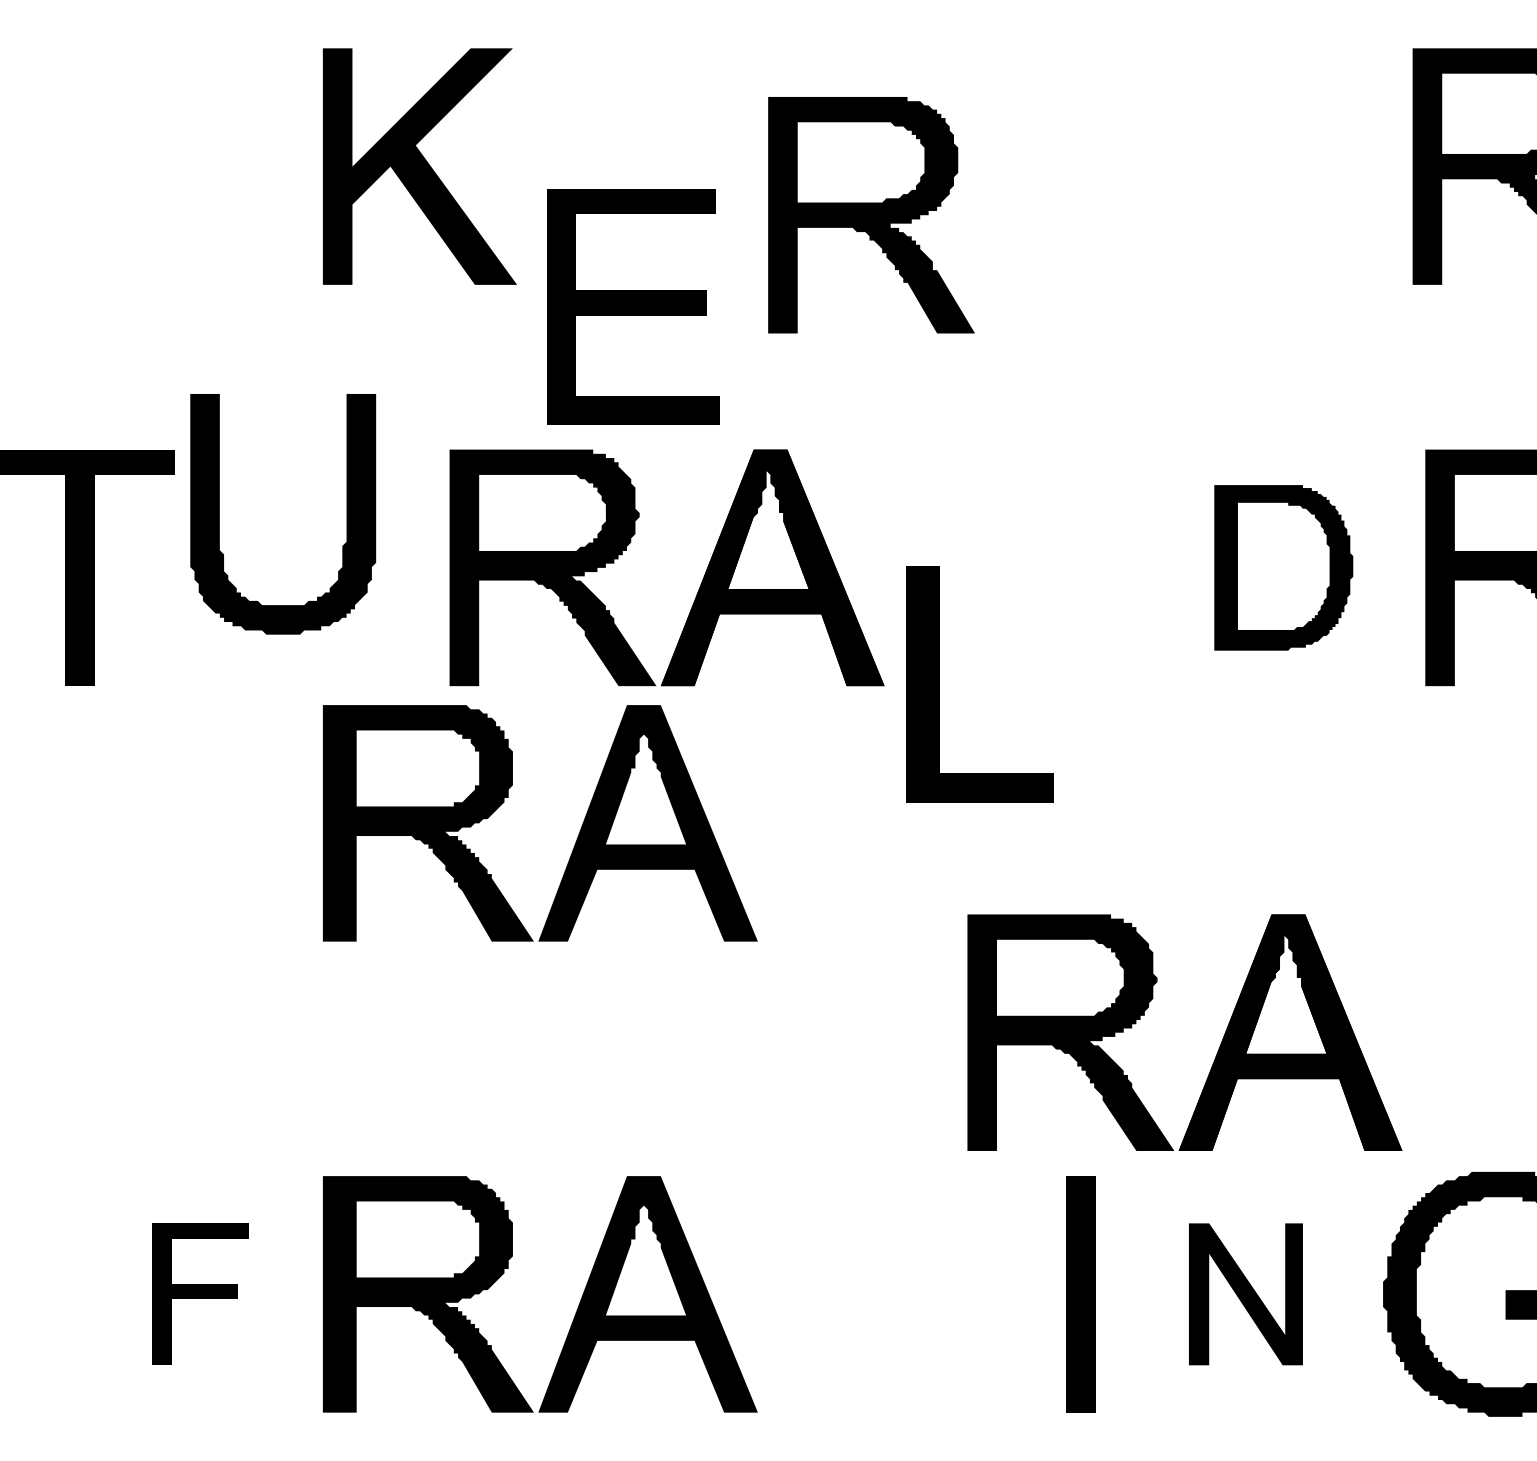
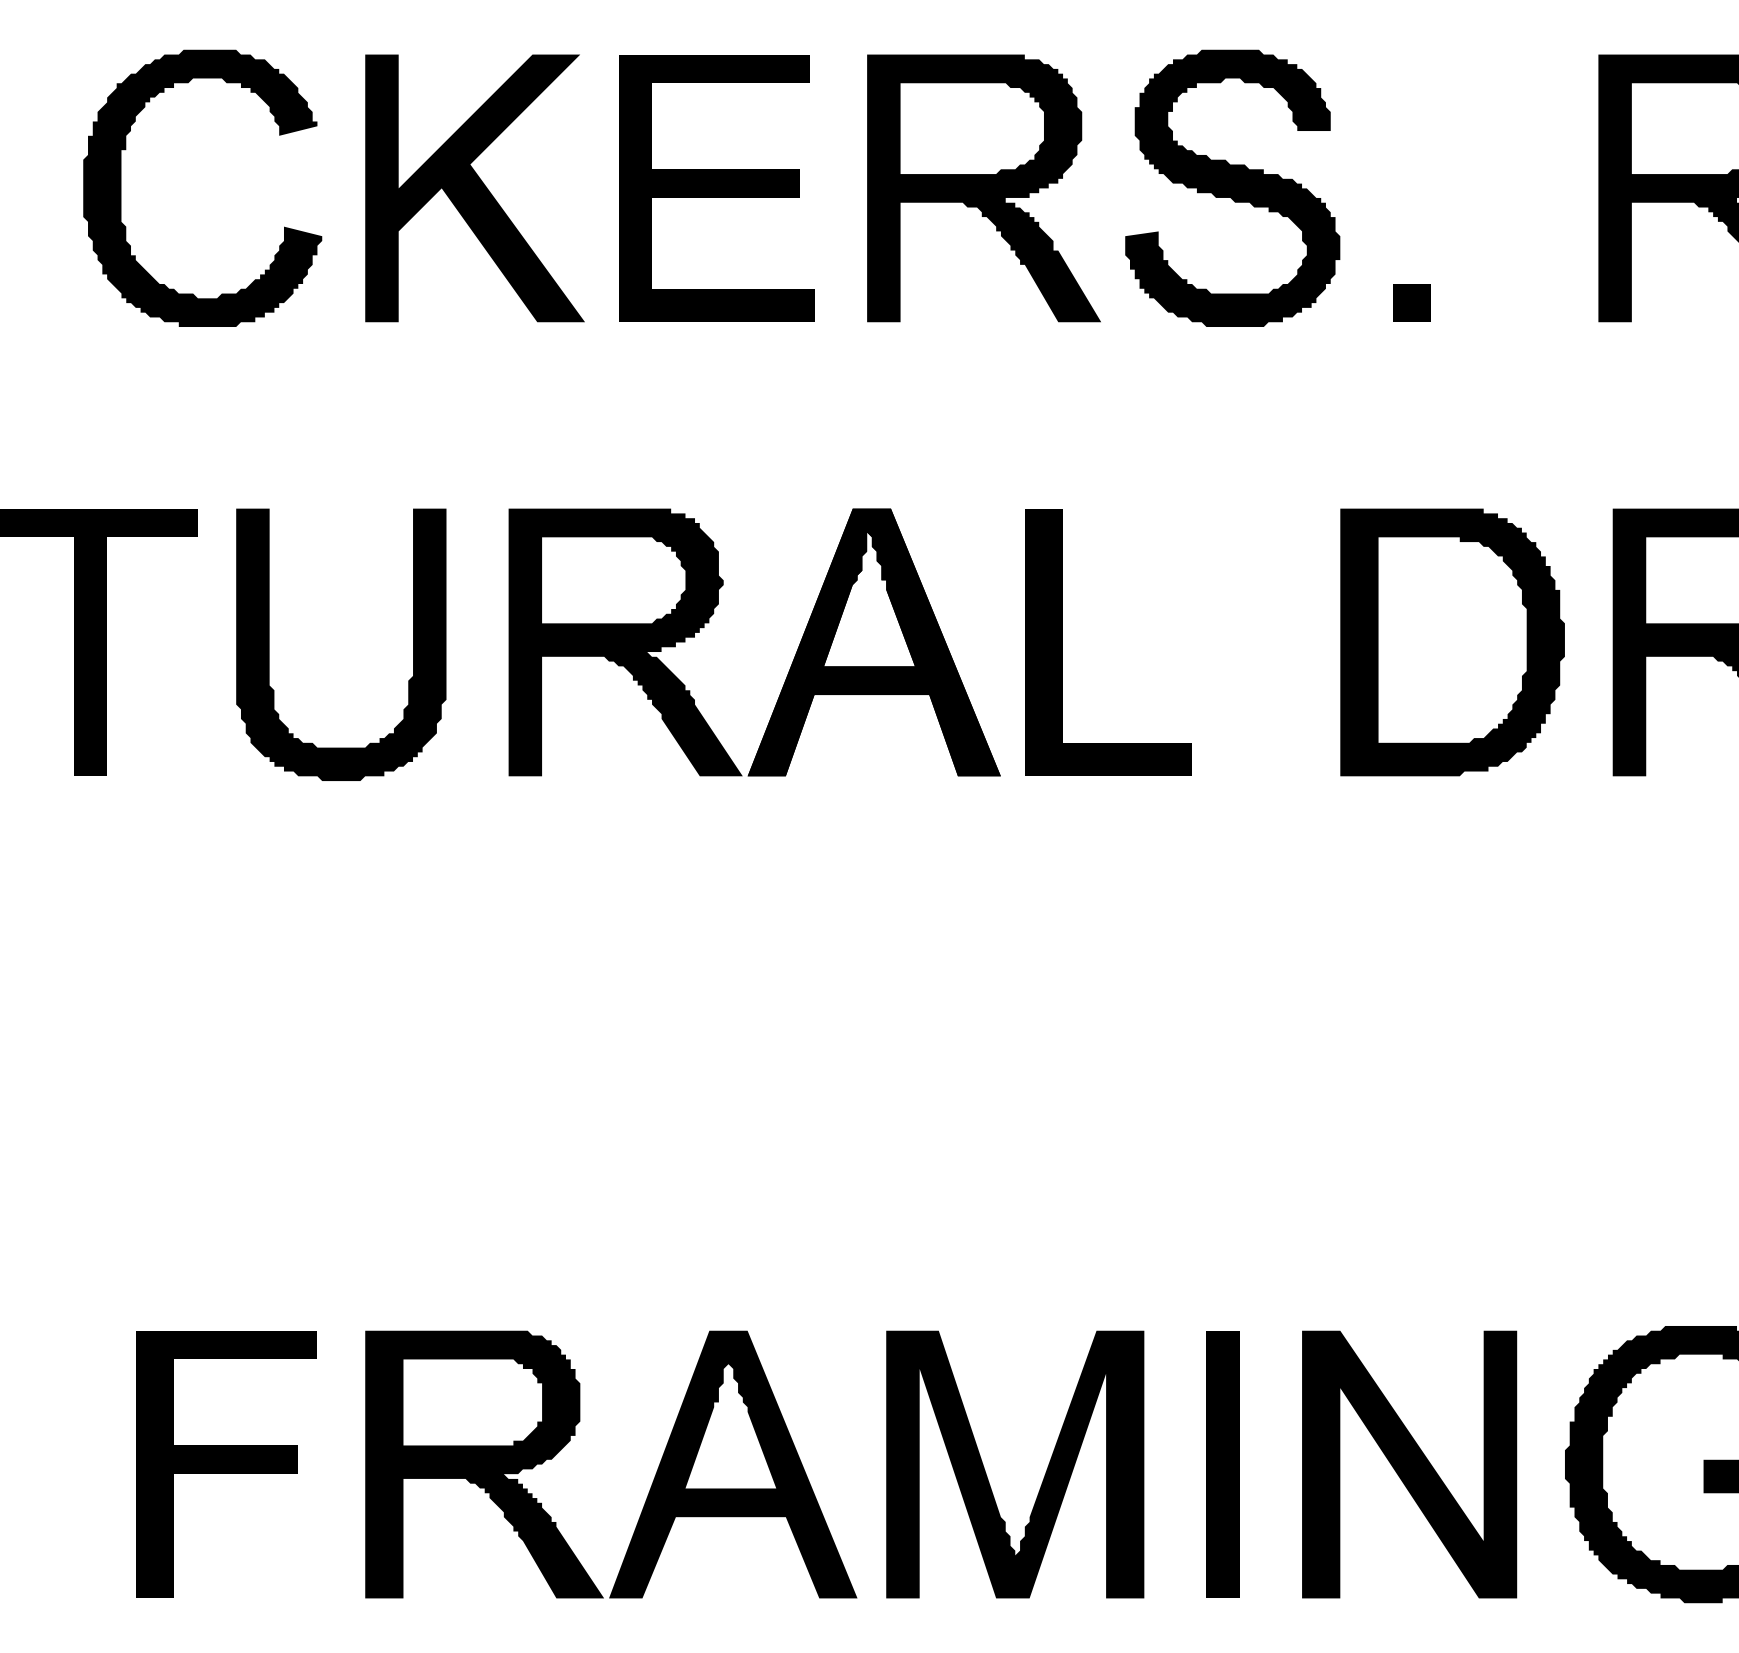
fill: (179, 166) -> (202, 188), added
fill: (1089, 166) -> (1232, 188), added
part: (871, 215) -> (983, 188), moved
fill: (1247, 268) -> (1411, 303), added
part: (633, 307) -> (716, 188), moved
part: (219, 513) -> (269, 644), moved
part: (1283, 567) -> (1452, 642), size x1.43
part: (939, 684) -> (1062, 642), moved
part: (576, 838) -> (652, 948), removed
part: (1219, 1046) -> (1379, 1184), removed
part: (200, 1294) -> (226, 1464), size x1.67
fill: (897, 1294) -> (1015, 1464), added
part: (1245, 1294) -> (1409, 1464), size x1.67

